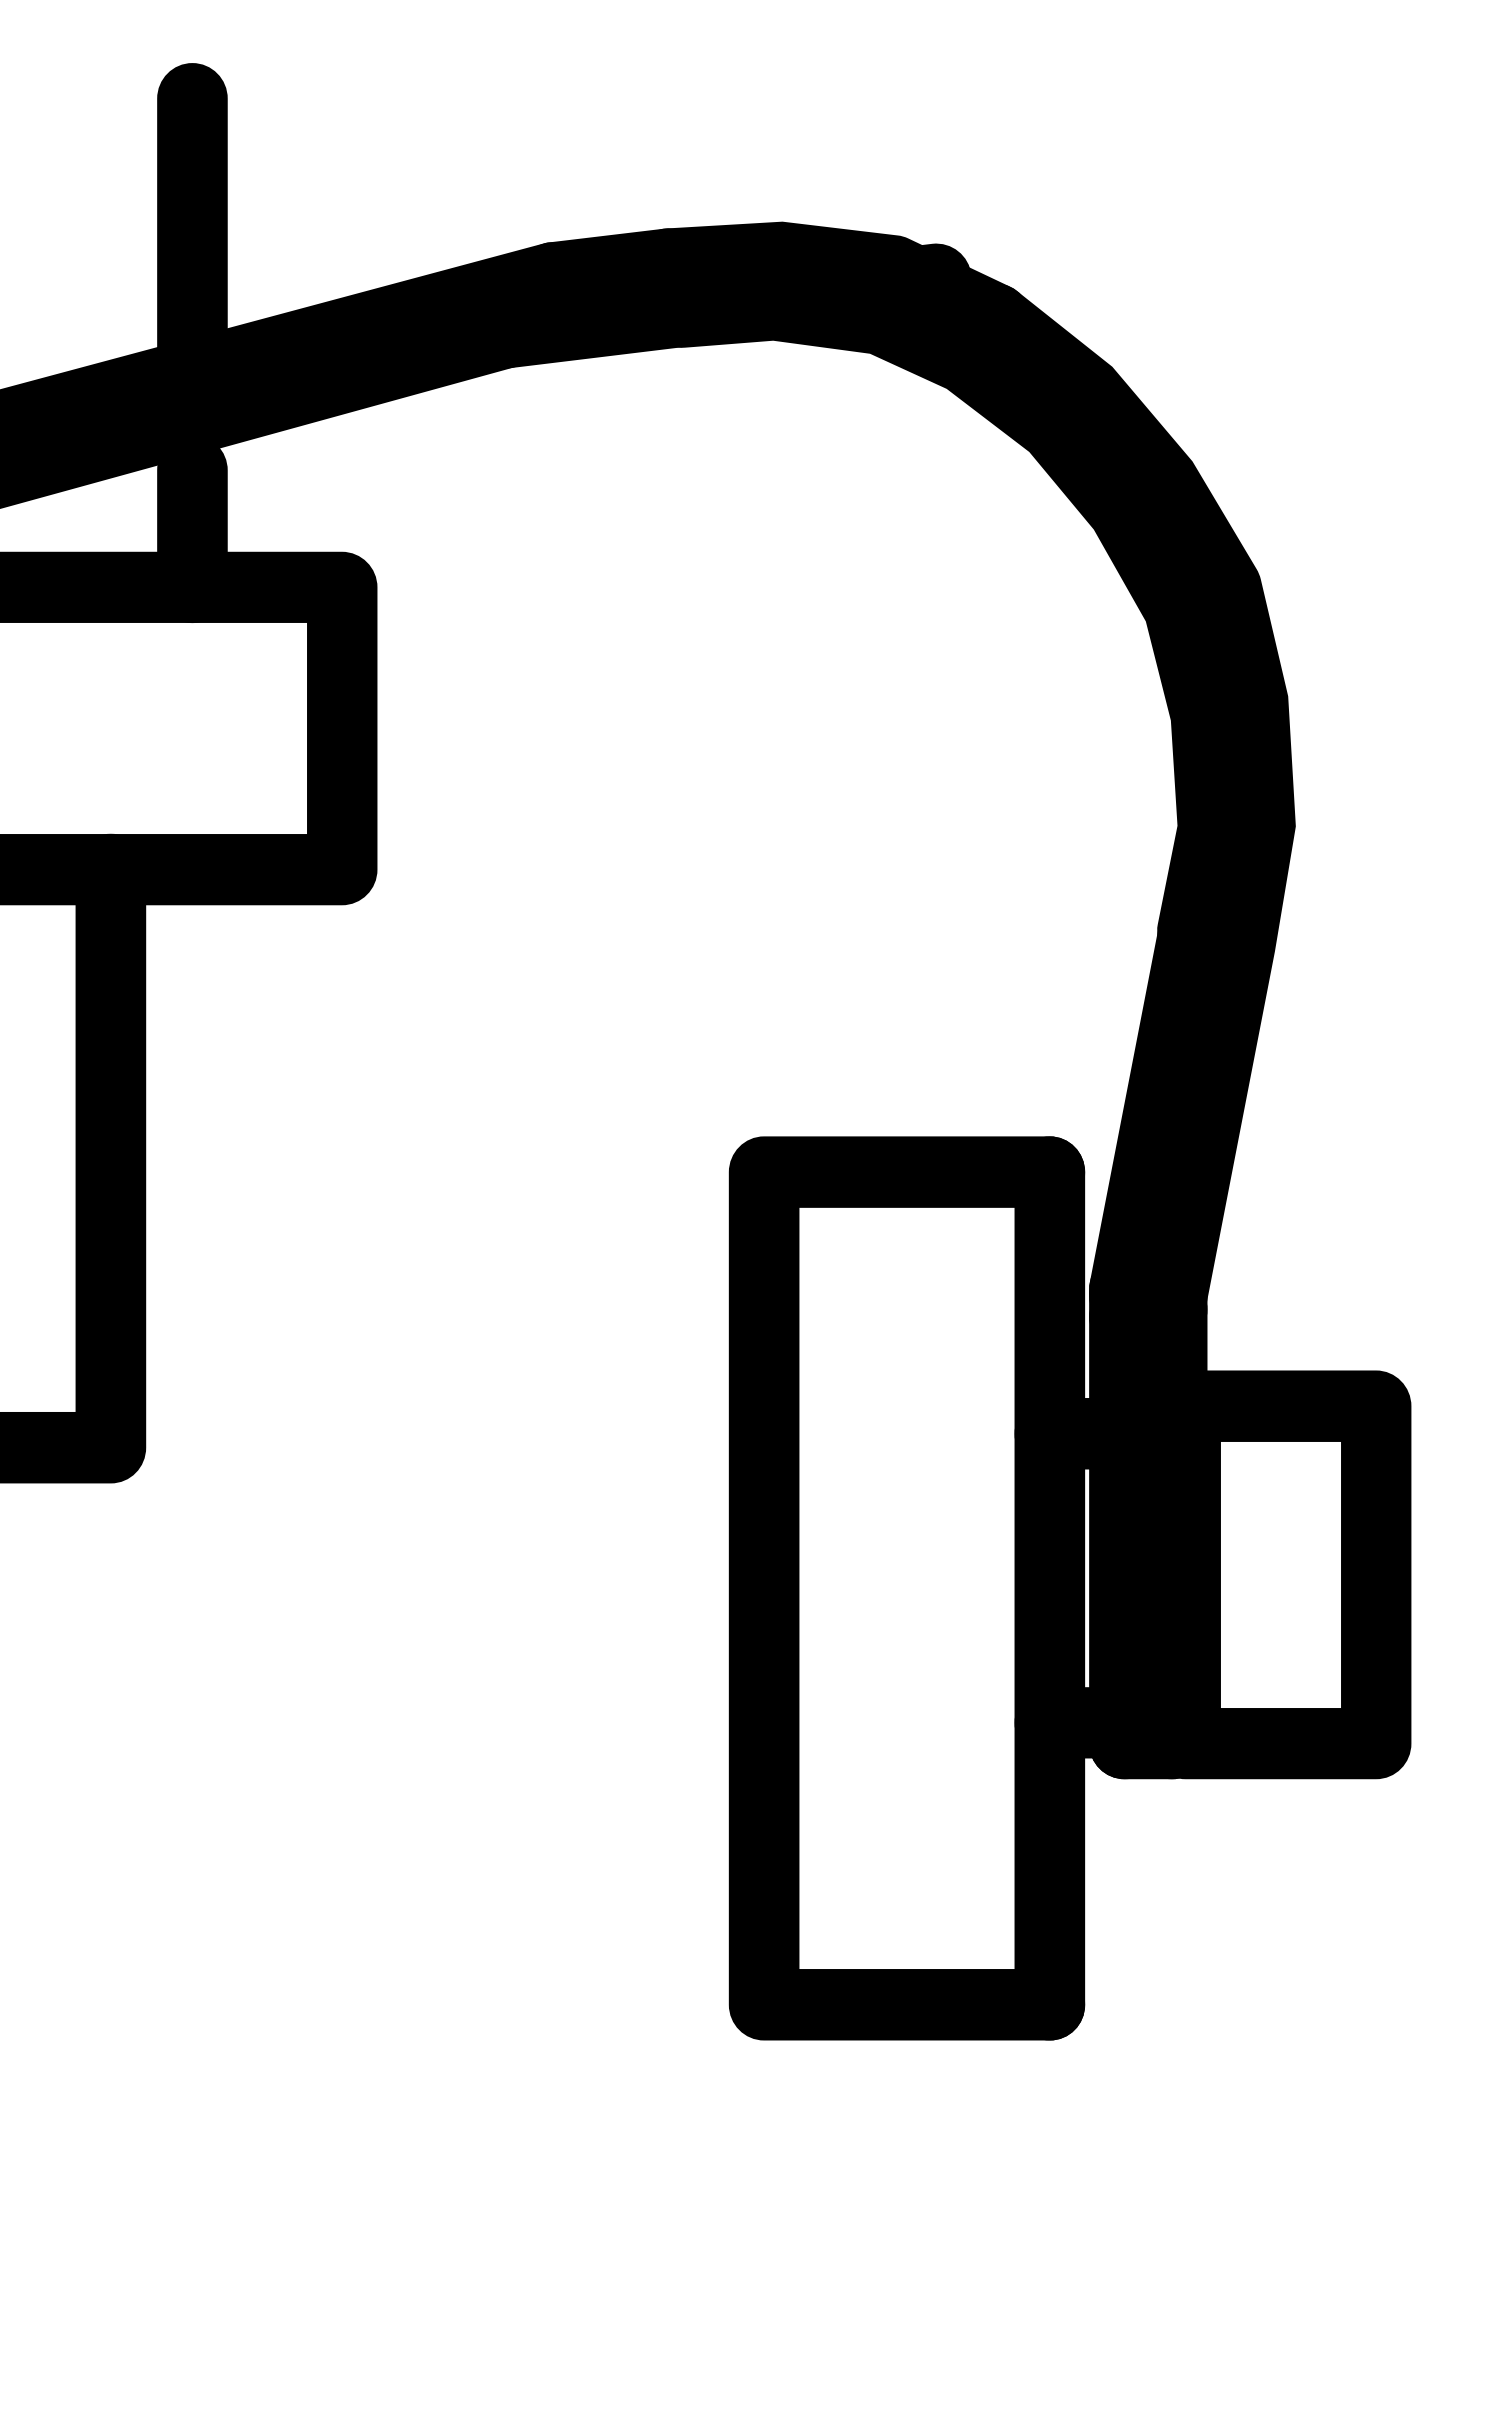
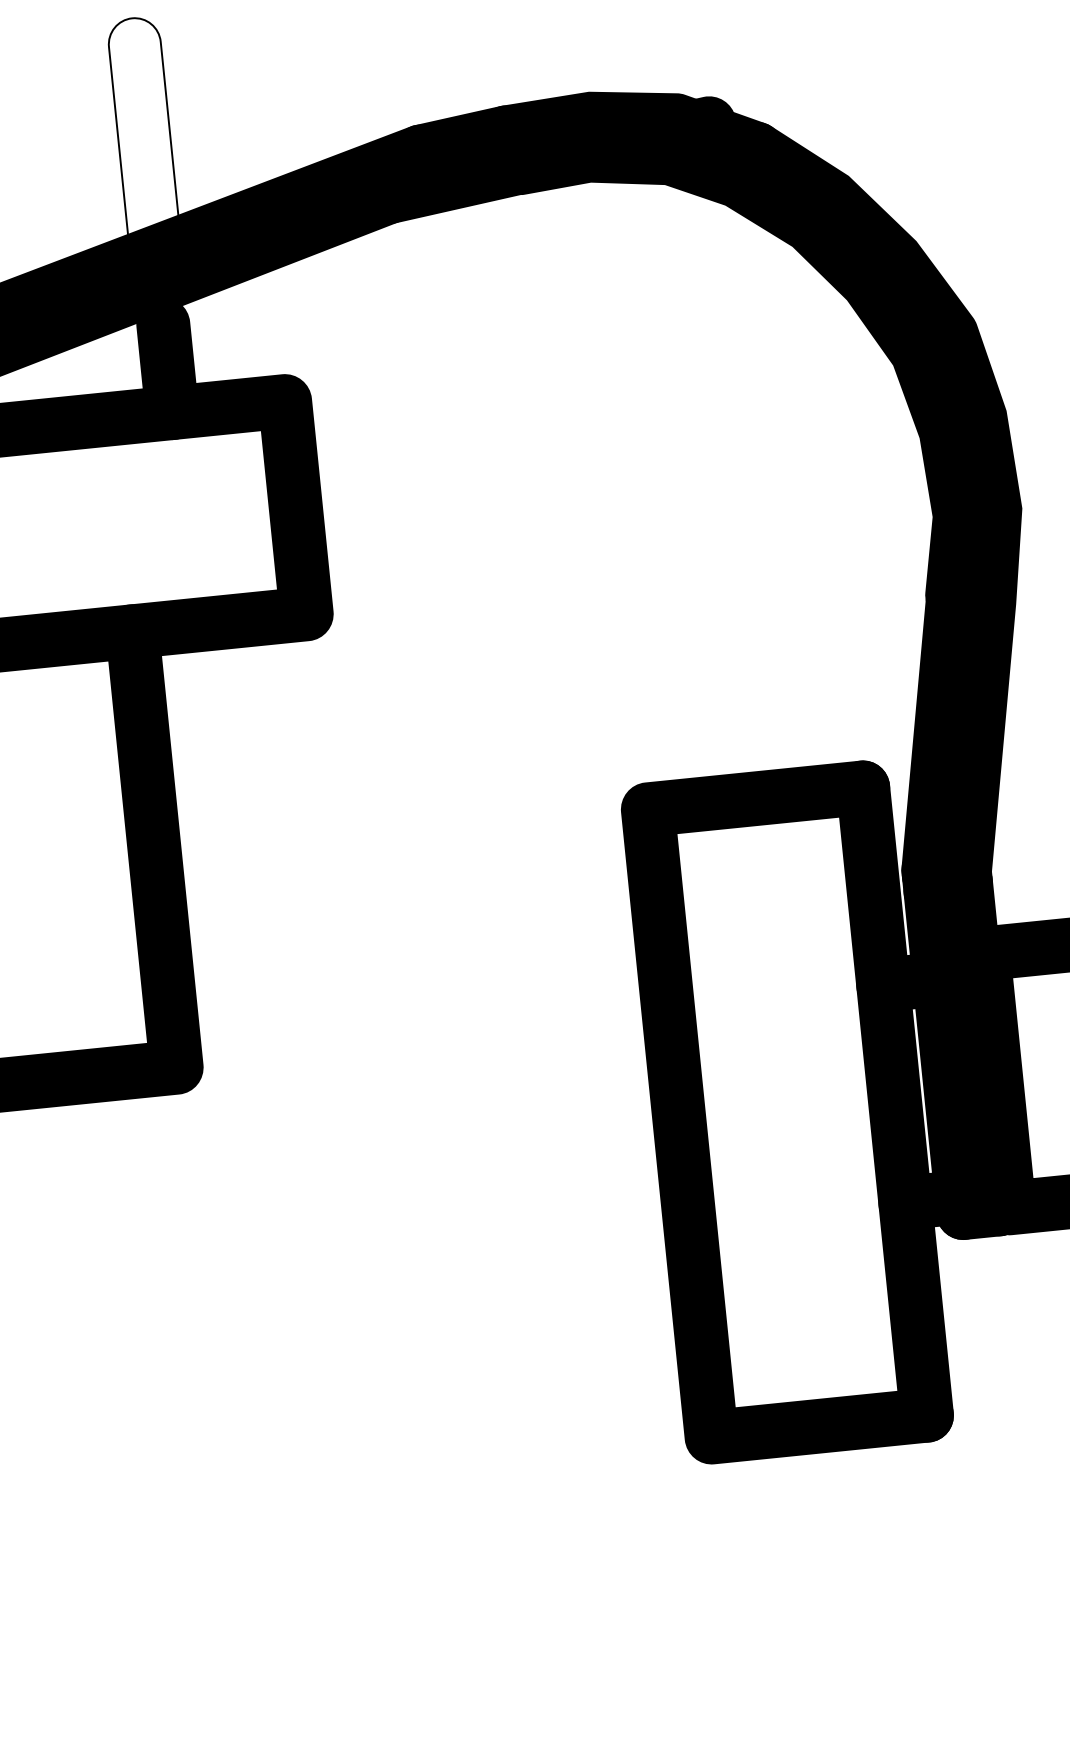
fill: (192, 260) -> (147, 166), removed

